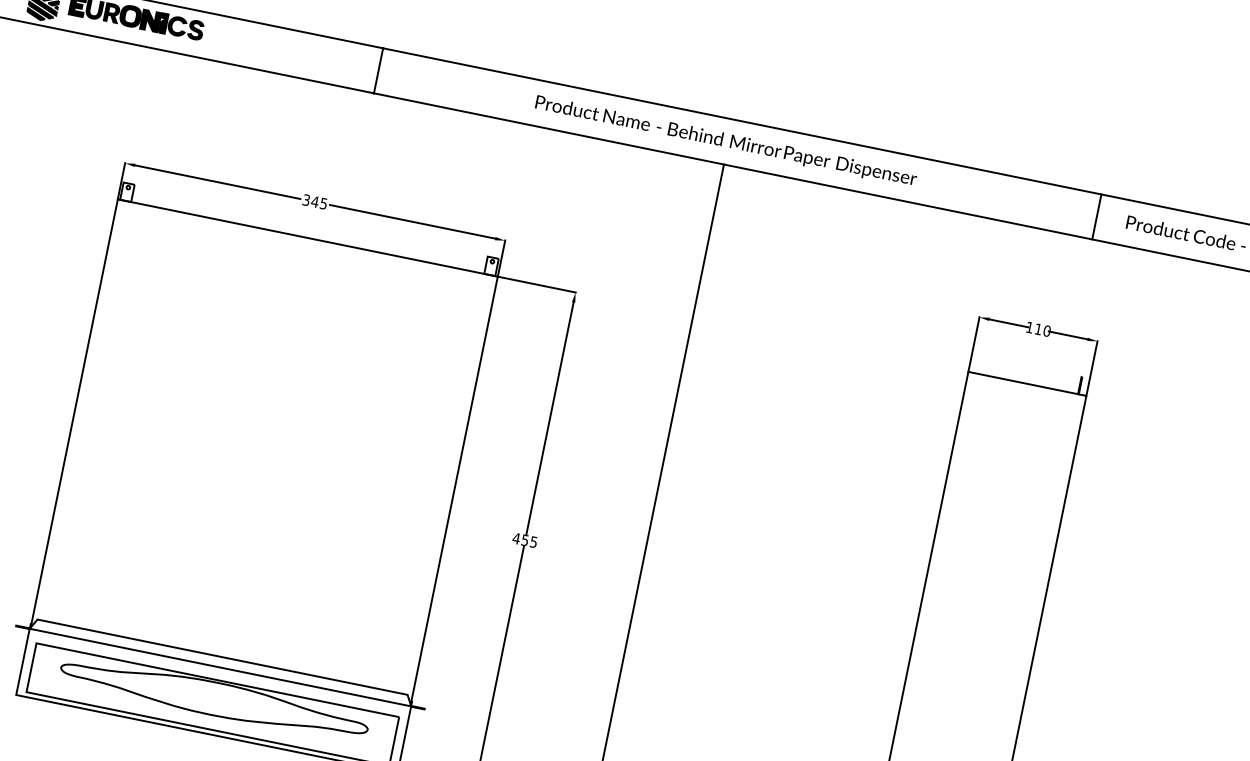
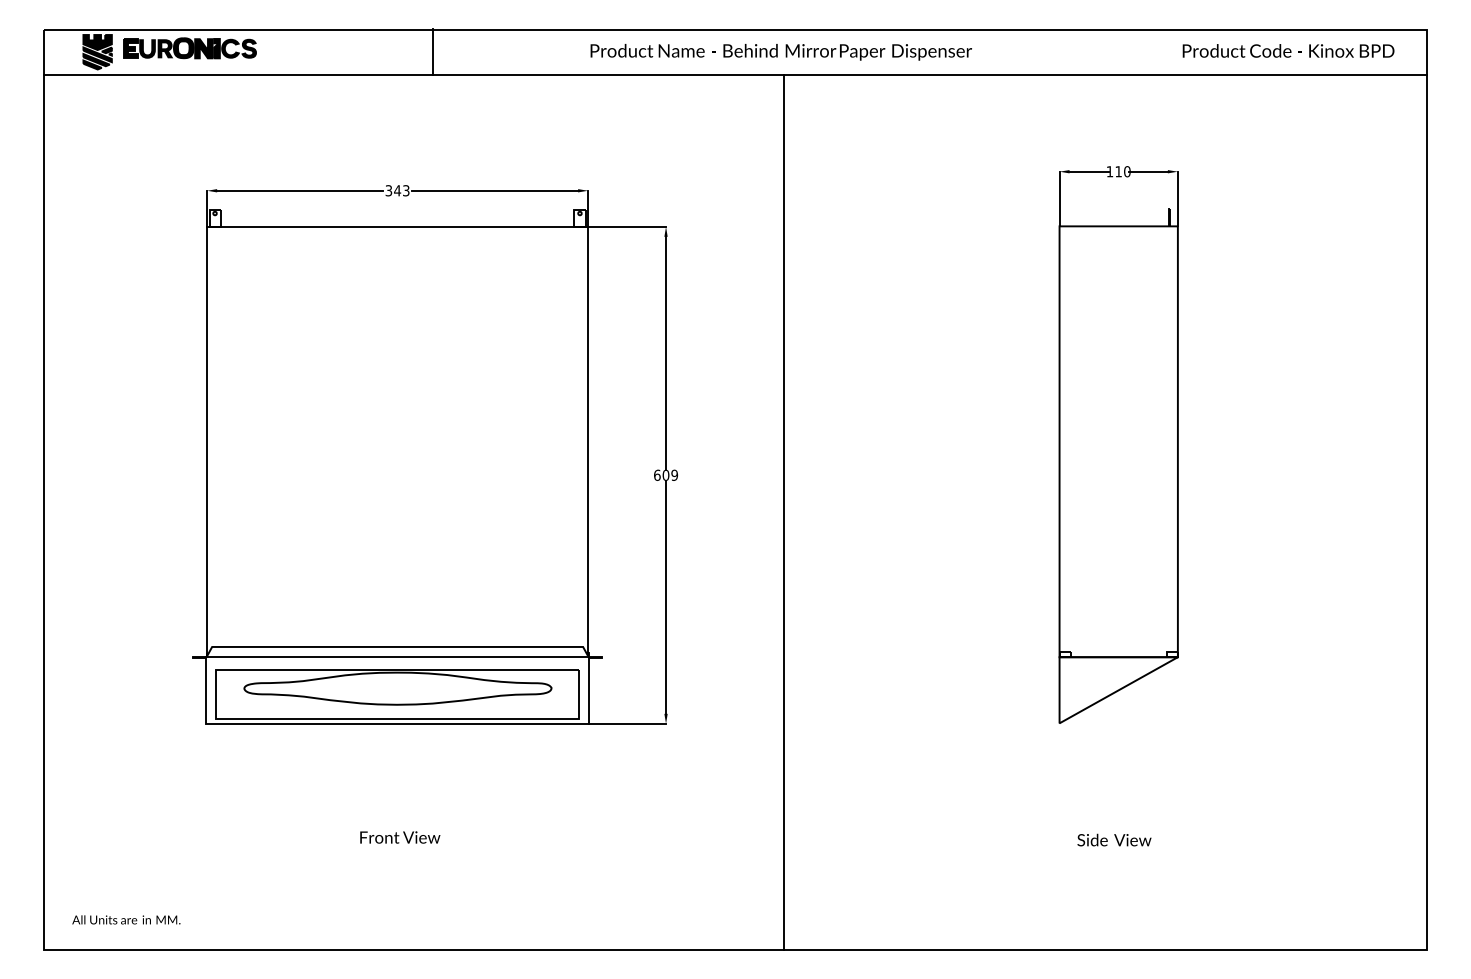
text: (324, 203) -> (406, 190), 345 -> 343
line: (1096, 216) -> (1152, 51), removed
text: (524, 539) -> (665, 474), 455 -> 609

